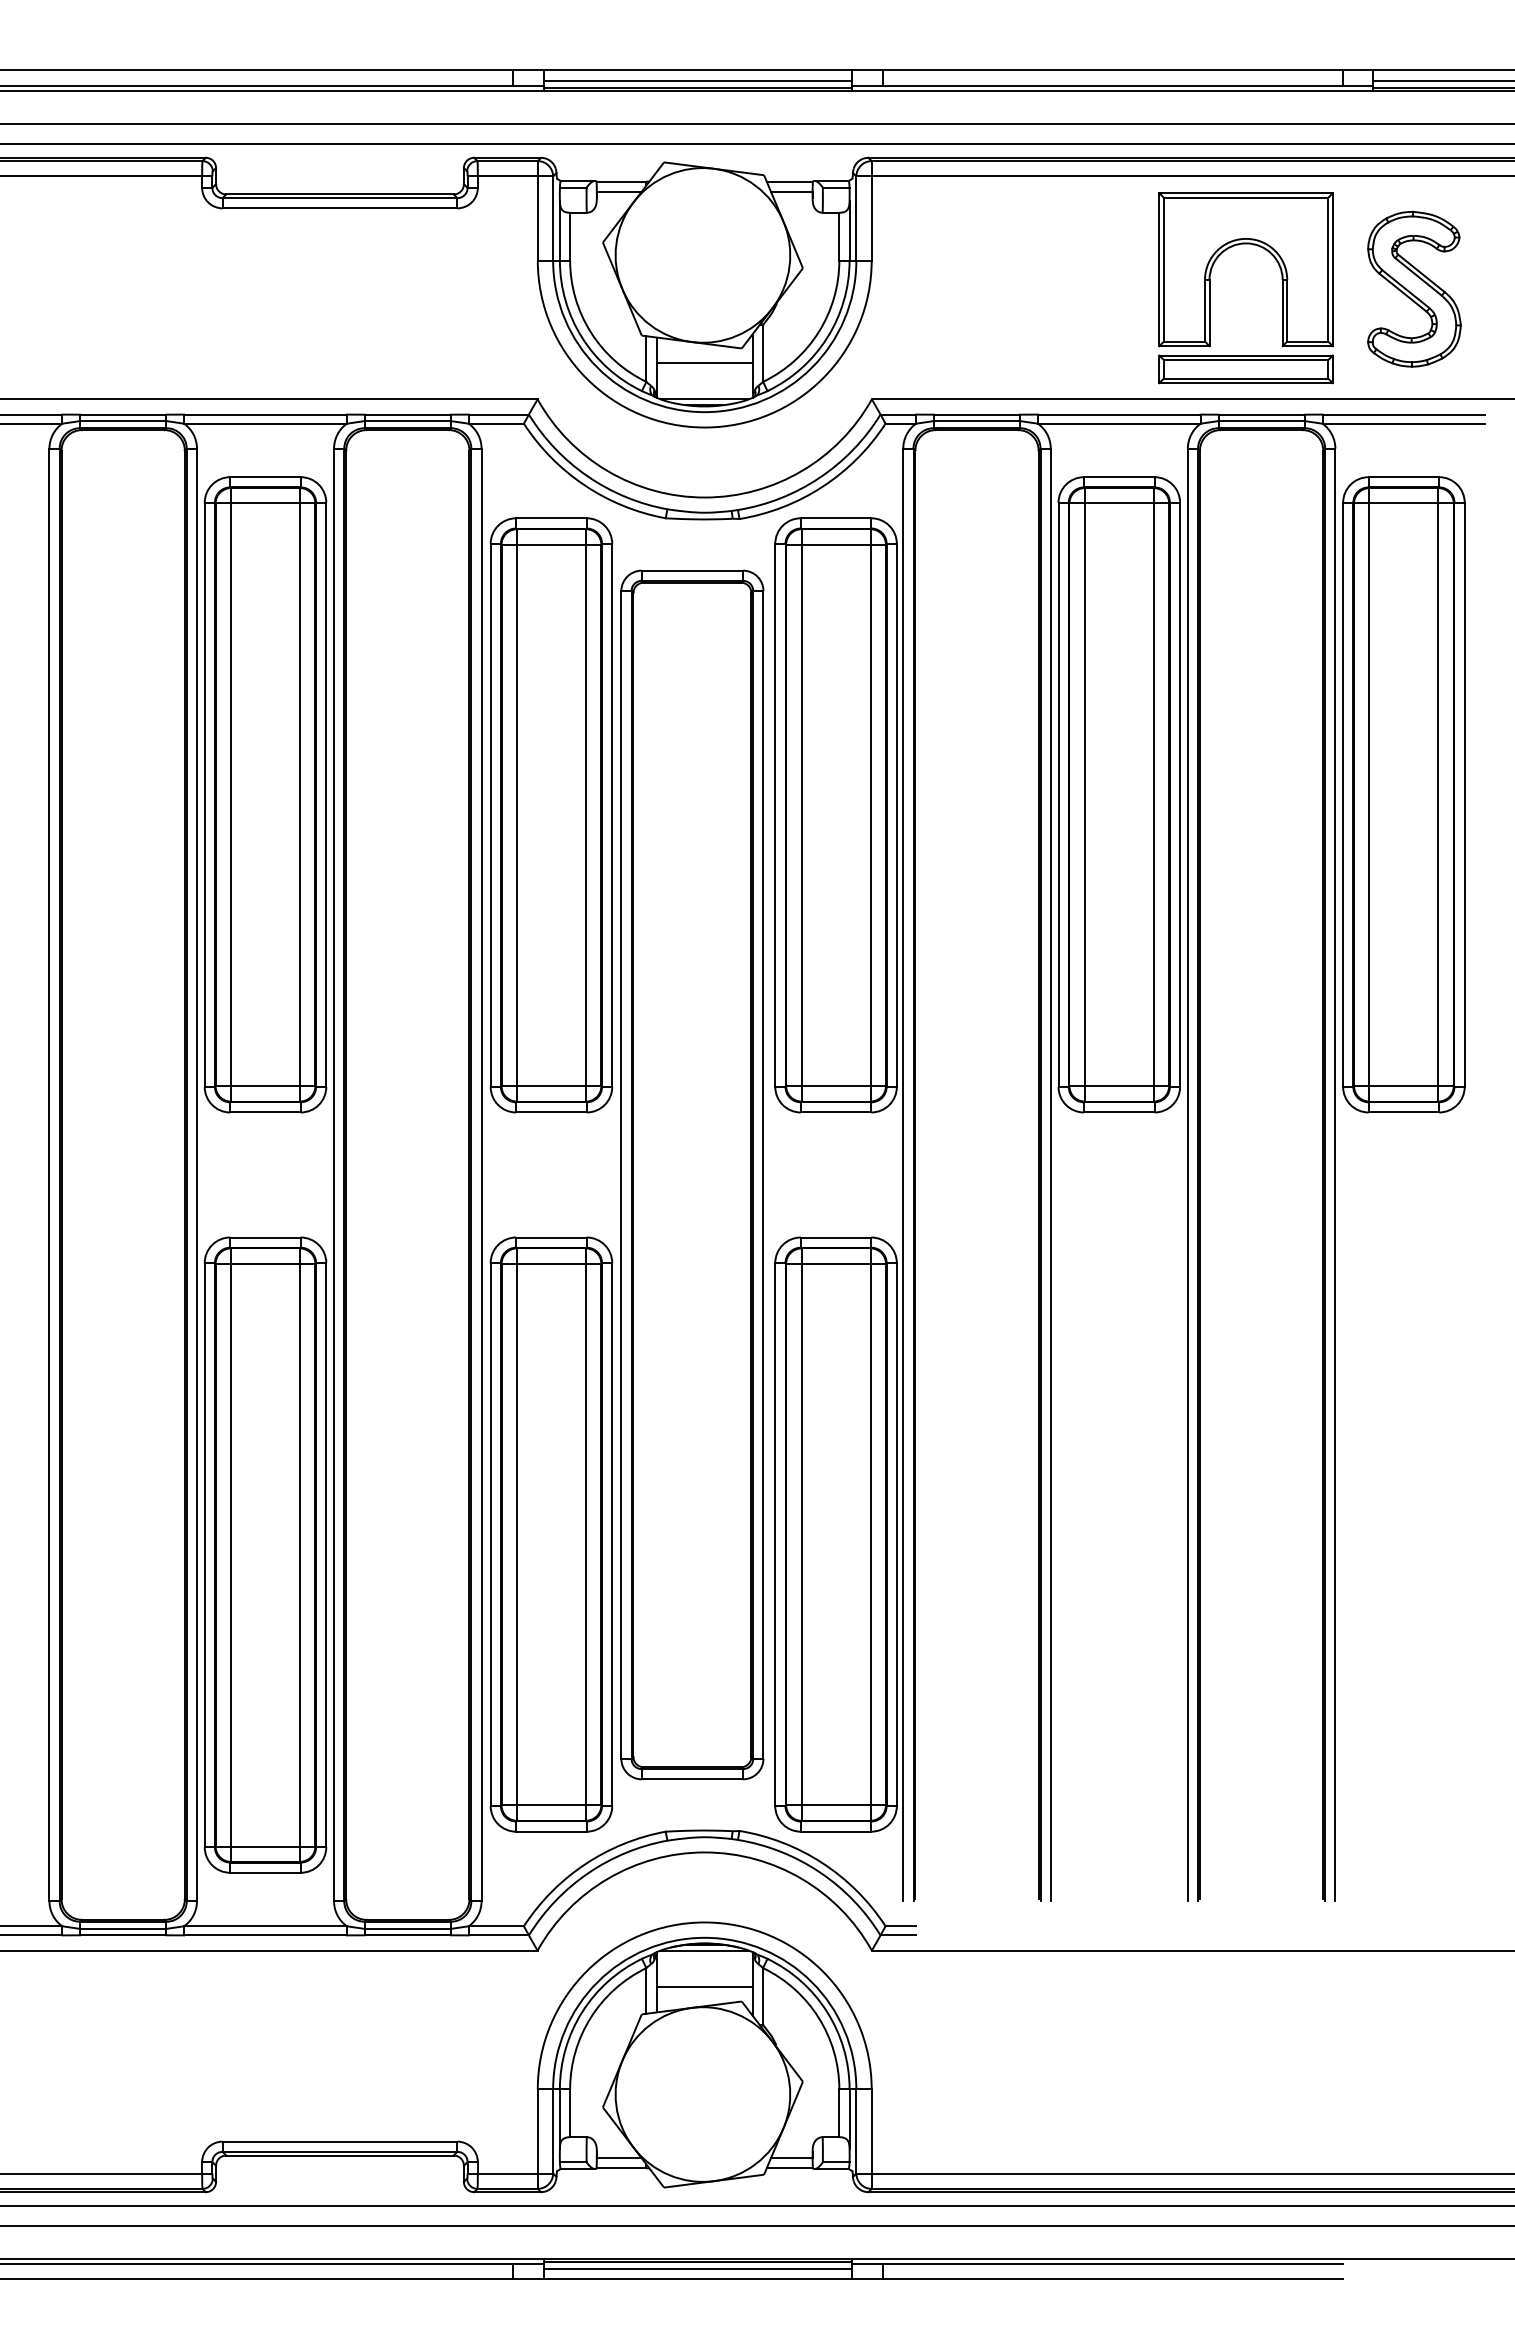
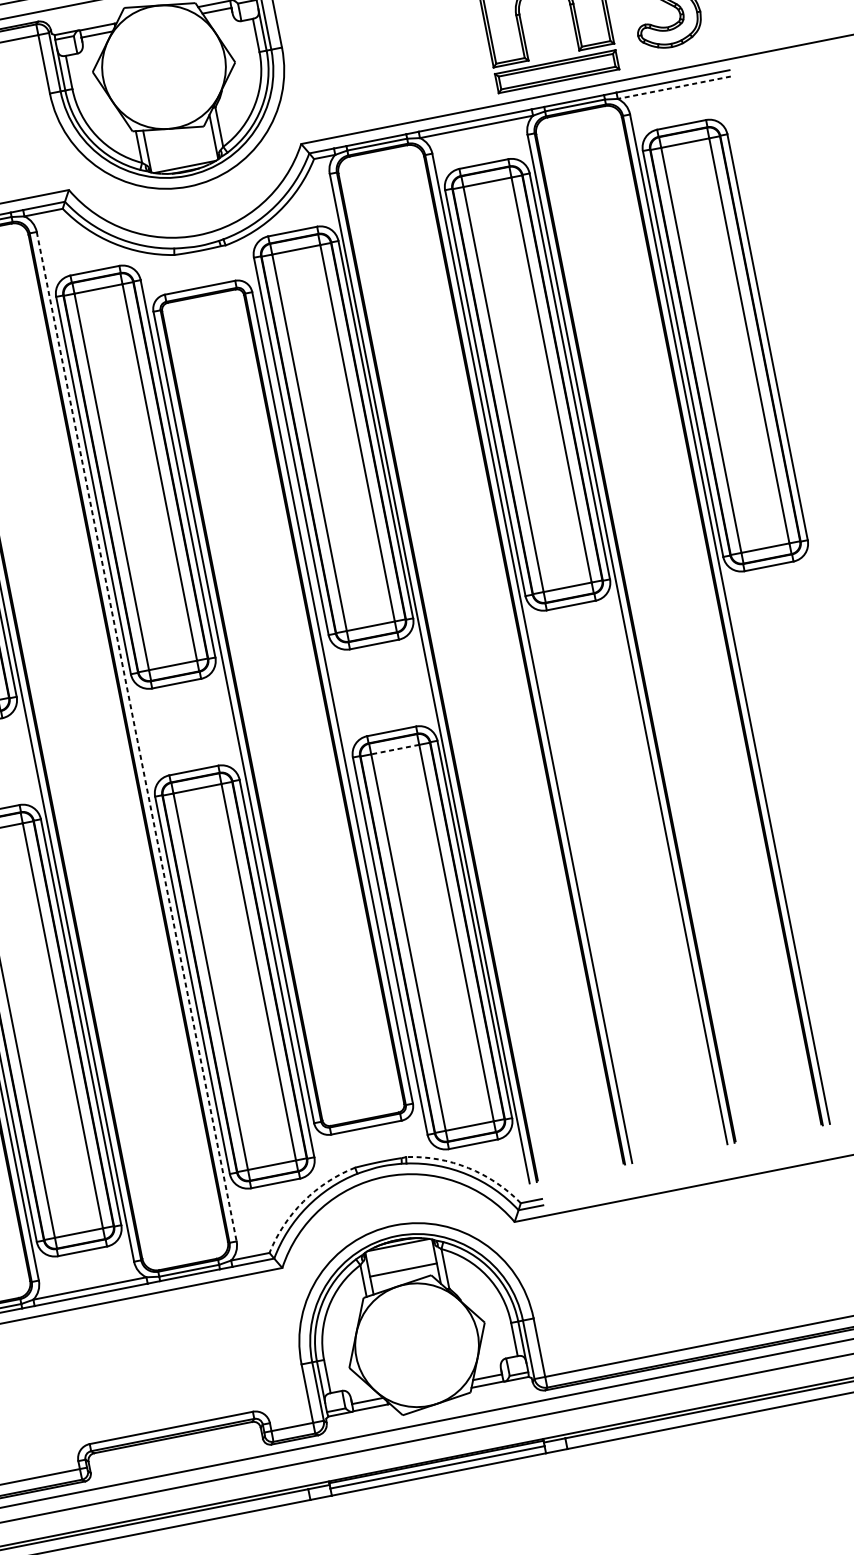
line: (704, 363) -> (179, 142), removed
line: (1403, 423) -> (673, 87), solid -> dashed
line: (481, 1175) -> (136, 737), solid -> dashed
line: (836, 1263) -> (395, 749), solid -> dashed
arc: (822, 1863) -> (468, 1168), solid -> dashed
arc: (585, 1864) -> (303, 1201), solid -> dashed

